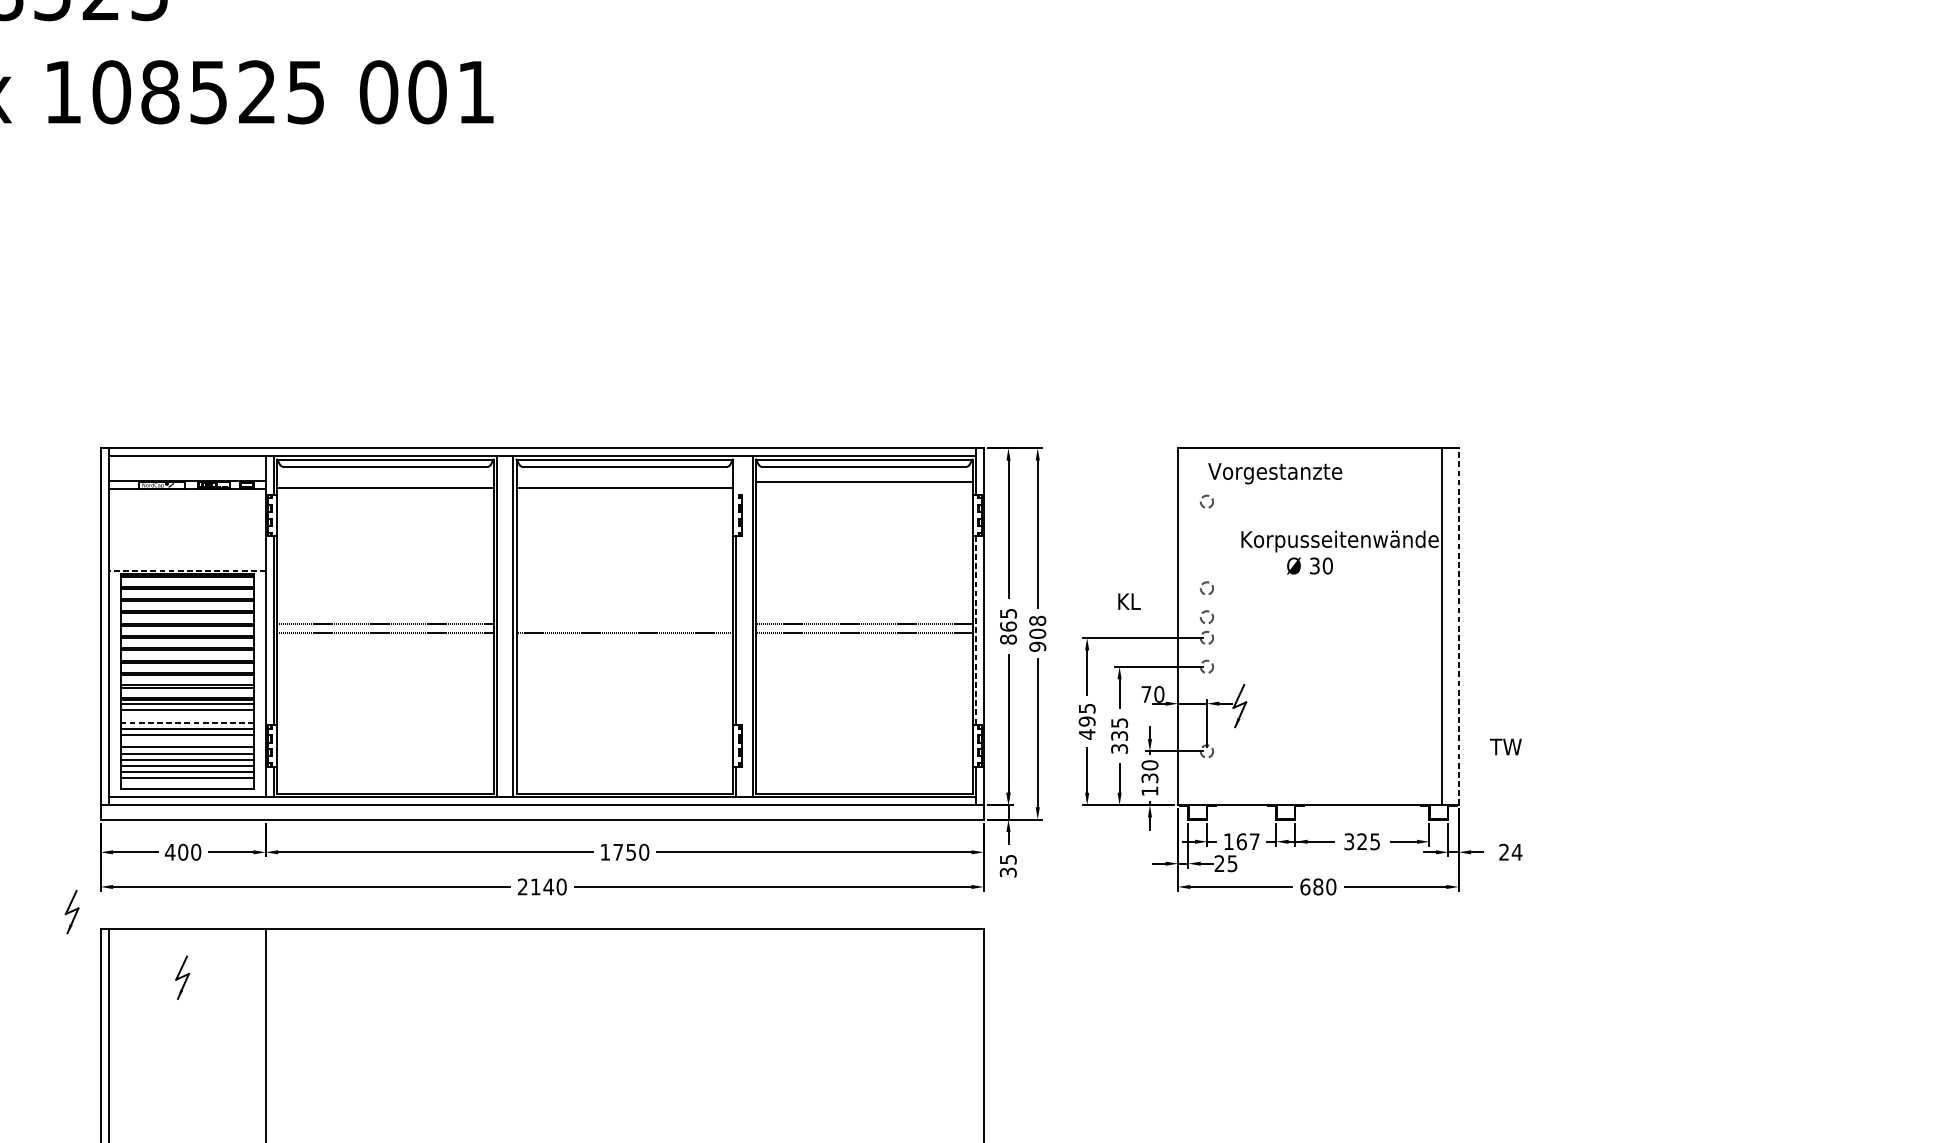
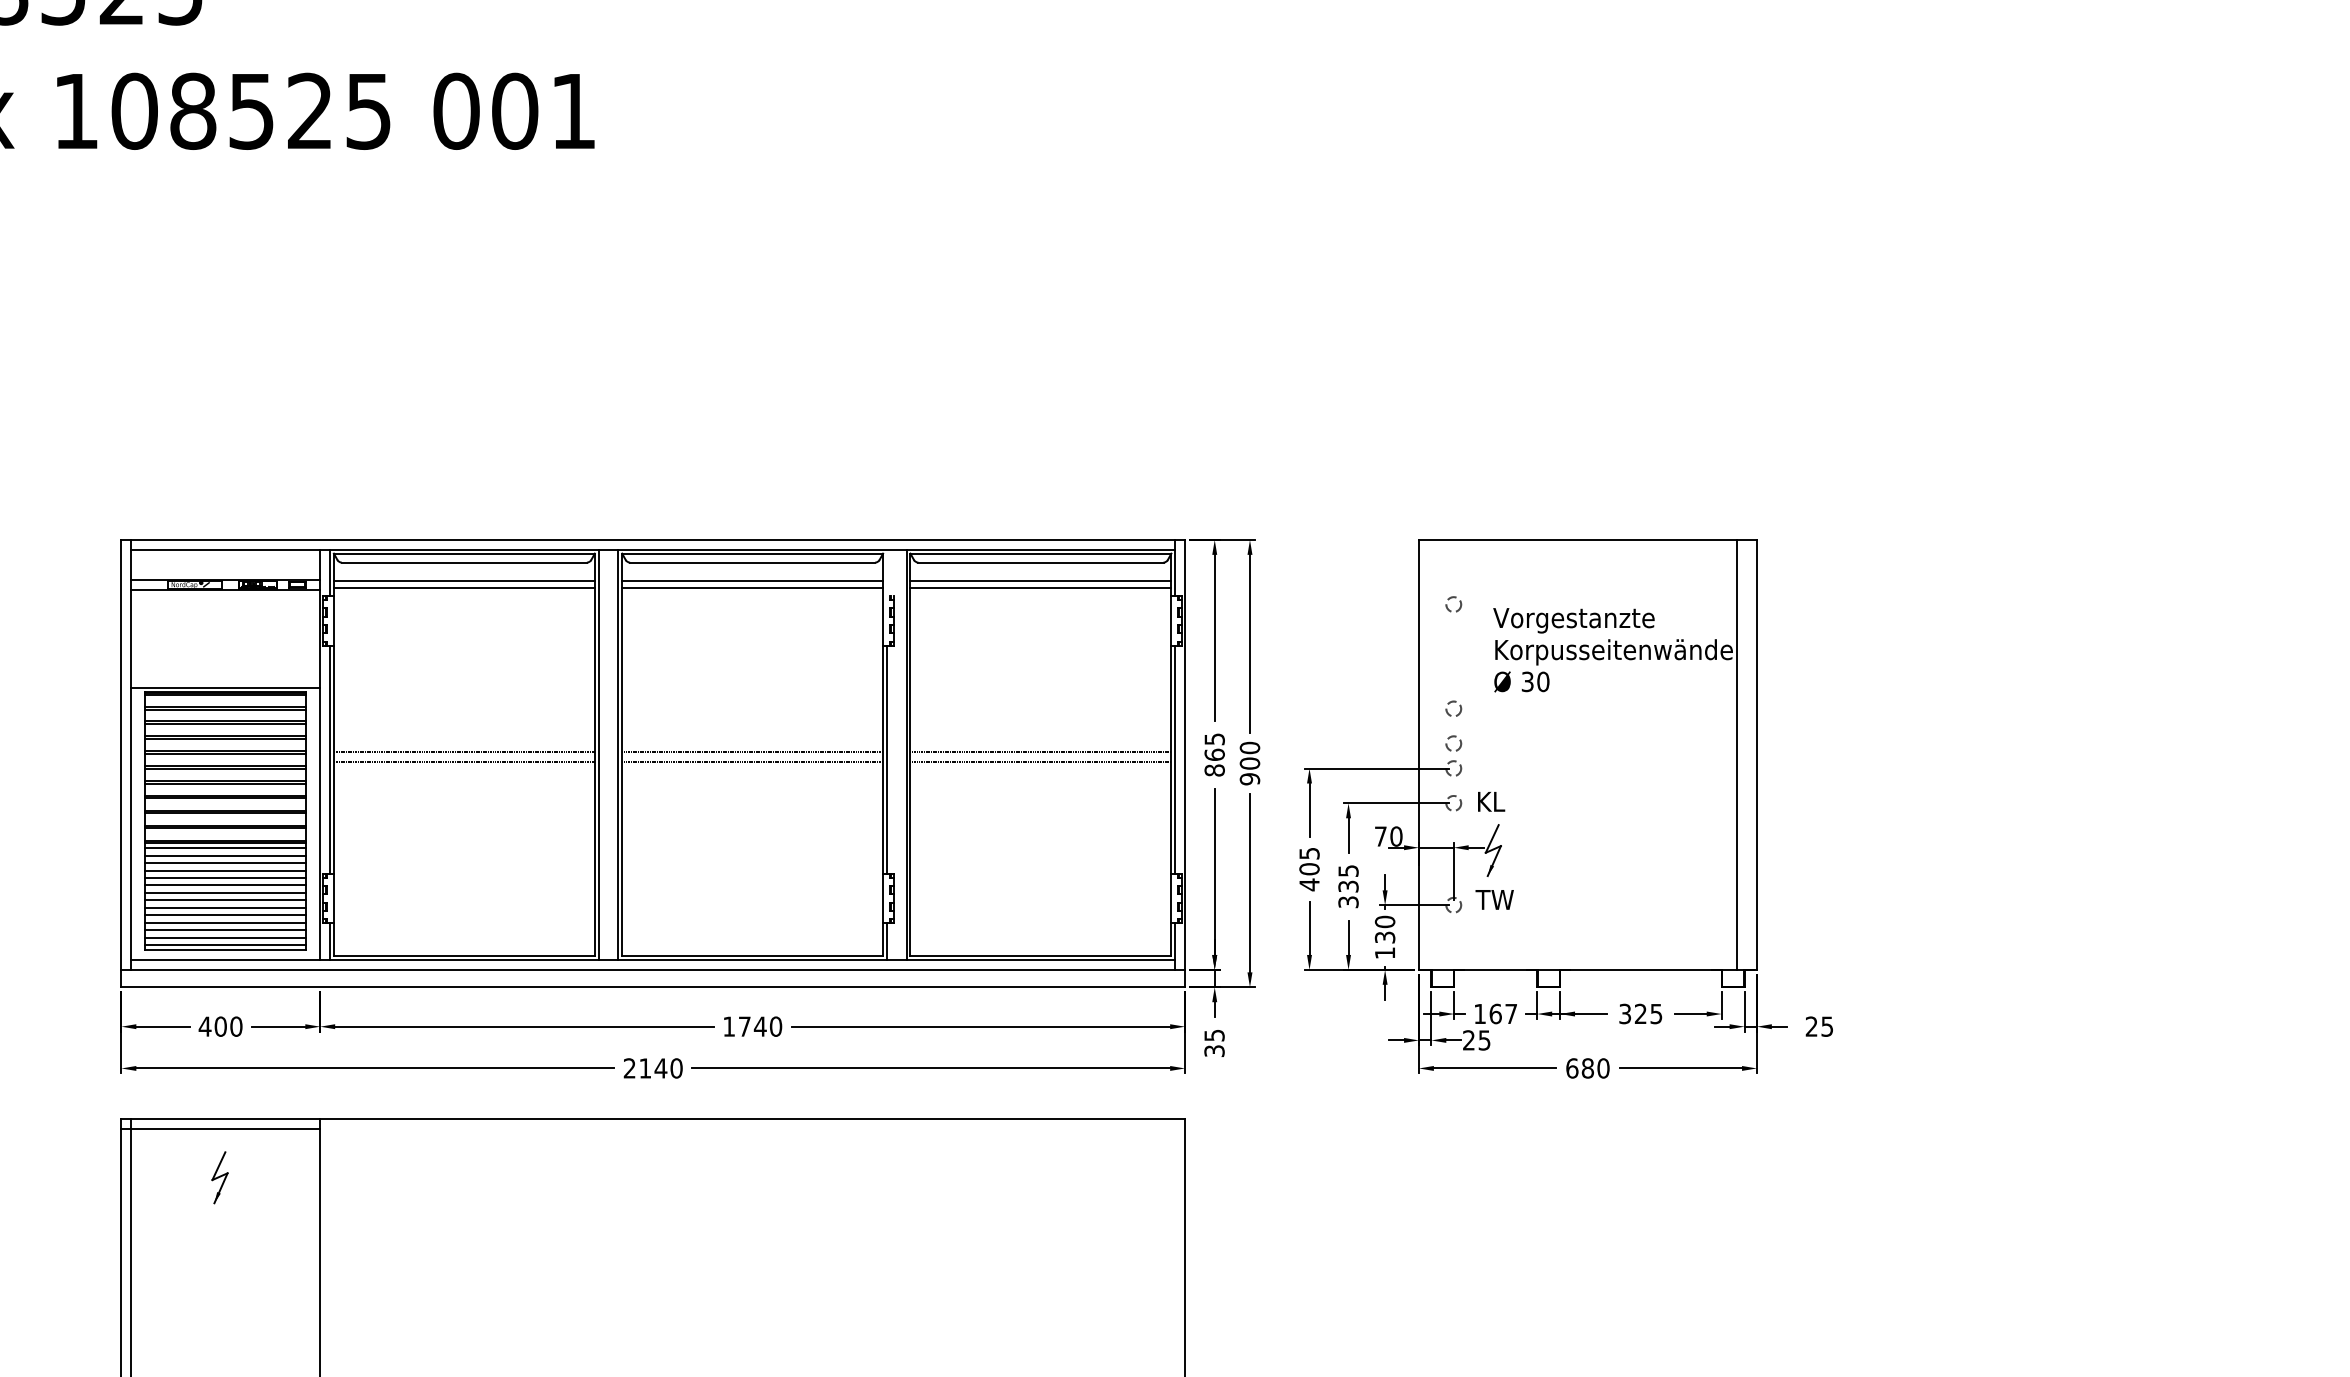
text: (1274, 473) -> (1573, 620), moved
line: (384, 481) -> (463, 580), added
line: (624, 481) -> (752, 580), added
line: (863, 488) -> (1040, 588), added
text: (1309, 565) -> (1521, 681), moved
line: (187, 570) -> (225, 687), dashed -> solid
text: (1129, 601) -> (1491, 801), moved
text: (1037, 620) -> (1249, 747), 908 -> 900
line: (624, 624) -> (752, 752), added
line: (1458, 626) -> (1756, 754), dashed -> solid
line: (975, 631) -> (1175, 760), dashed -> solid
line: (187, 716) -> (225, 863), added
text: (1087, 721) -> (1309, 869), 495 -> 405
line: (187, 722) -> (225, 870), dashed -> solid
line: (187, 740) -> (225, 892), added
text: (1505, 746) -> (1494, 899), moved
line: (187, 784) -> (225, 945), added
text: (630, 852) -> (759, 1026), 1750 -> 1740
text: (1516, 852) -> (1826, 1026), 24 -> 25
part: (71, 911) -> (86, 1098), removed
line: (182, 937) -> (220, 1129), added

